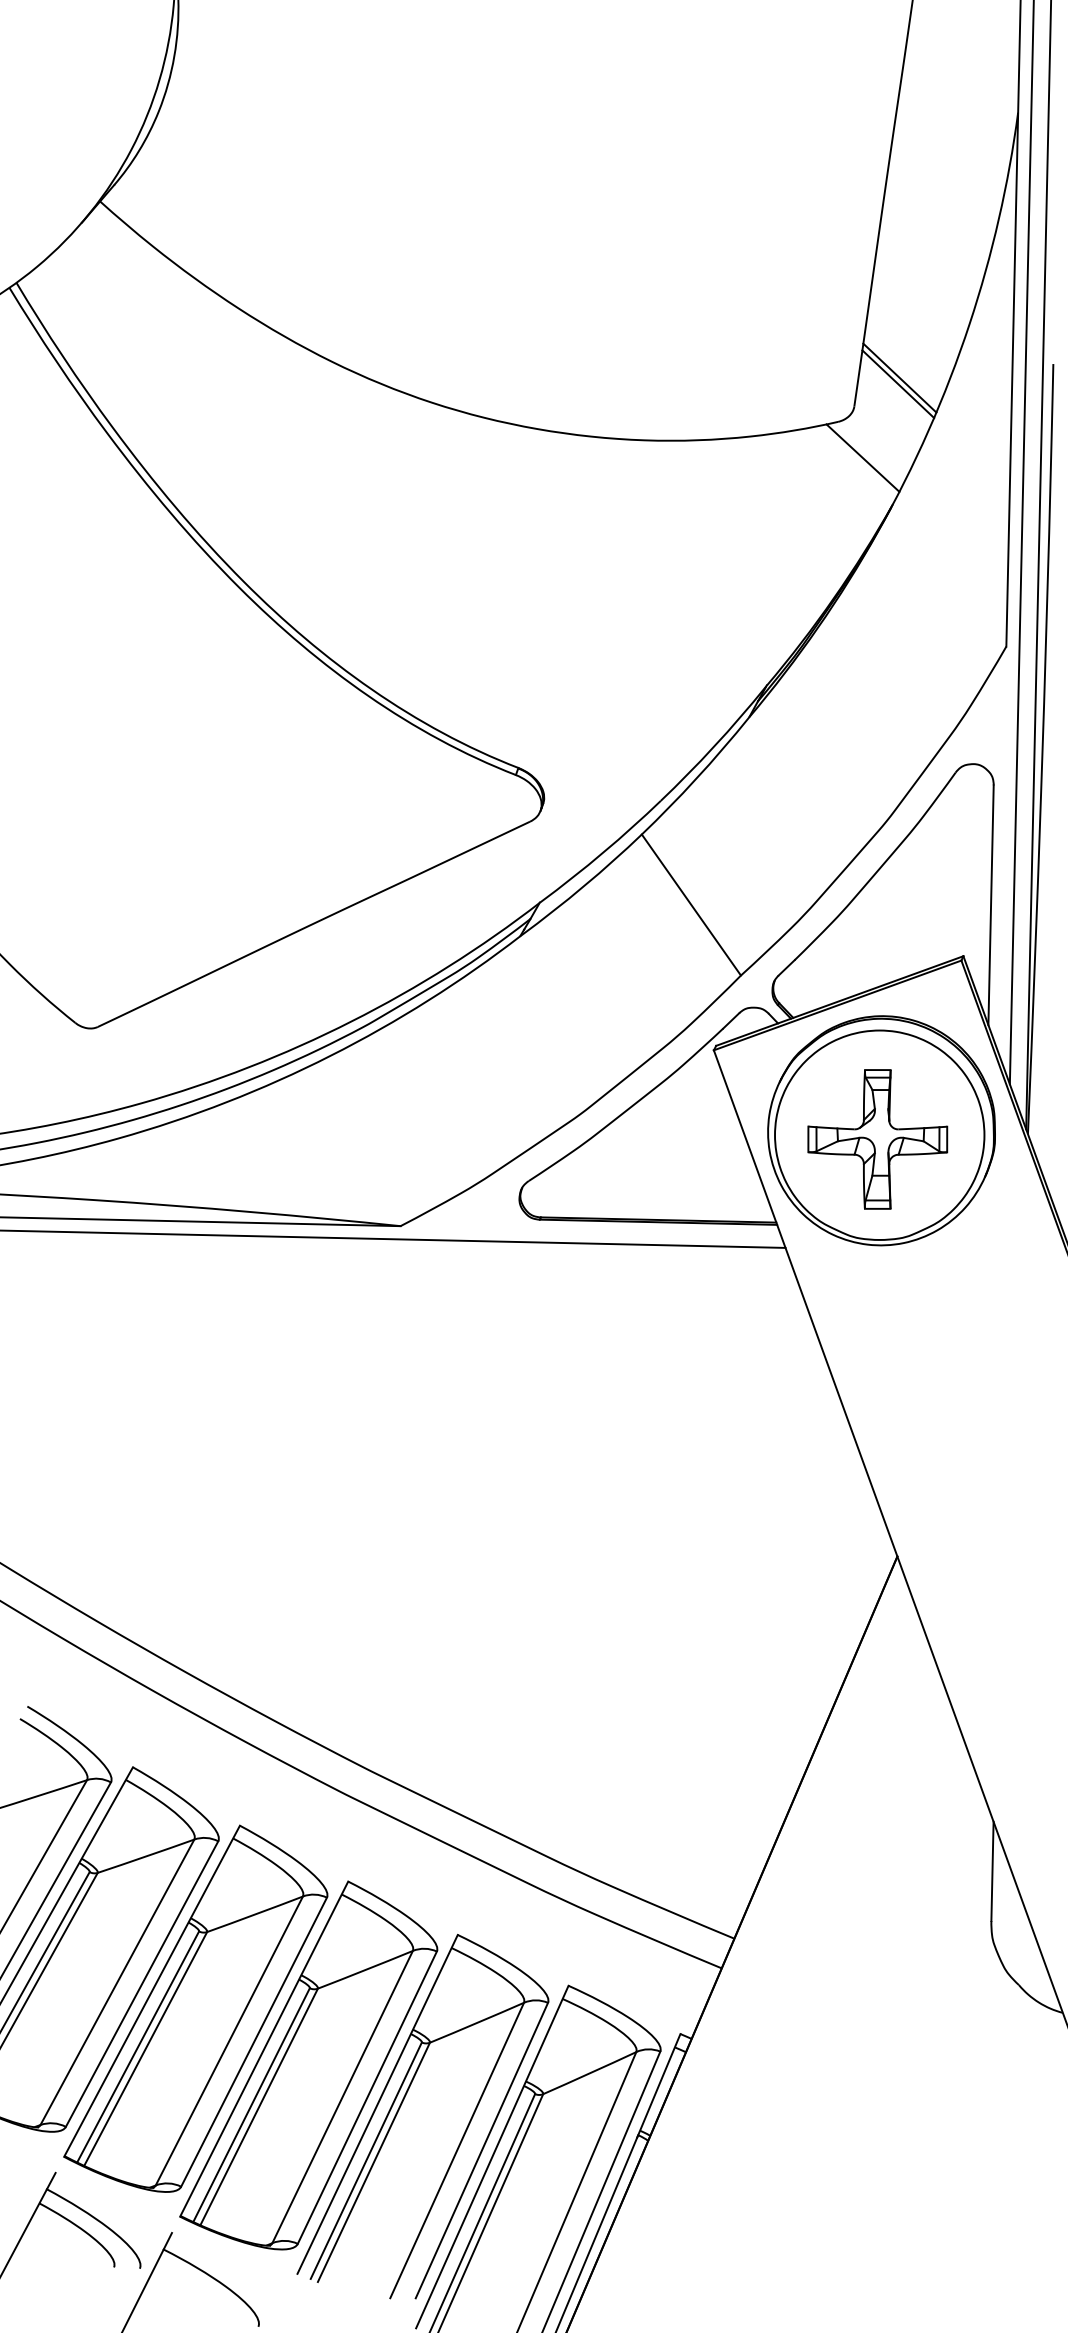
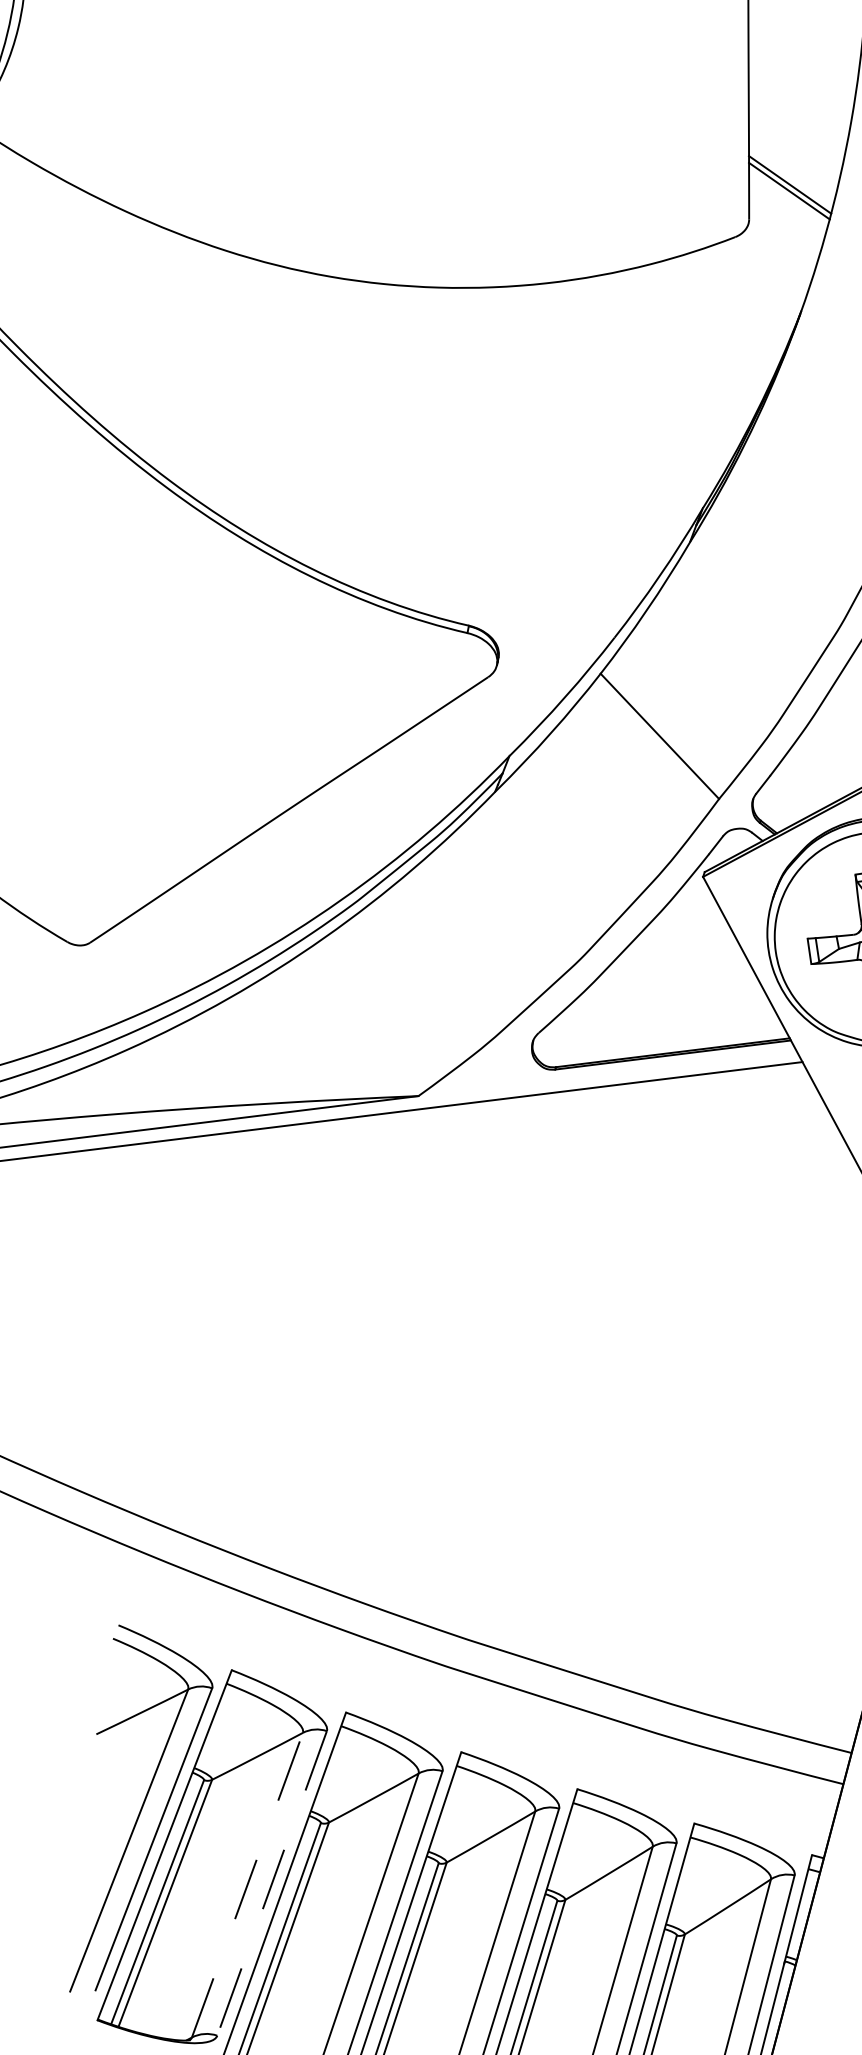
line: (862, 457) -> (764, 268), removed
line: (117, 1981) -> (247, 1884), solid -> dashed
line: (142, 1984) -> (272, 1883), solid -> dashed

